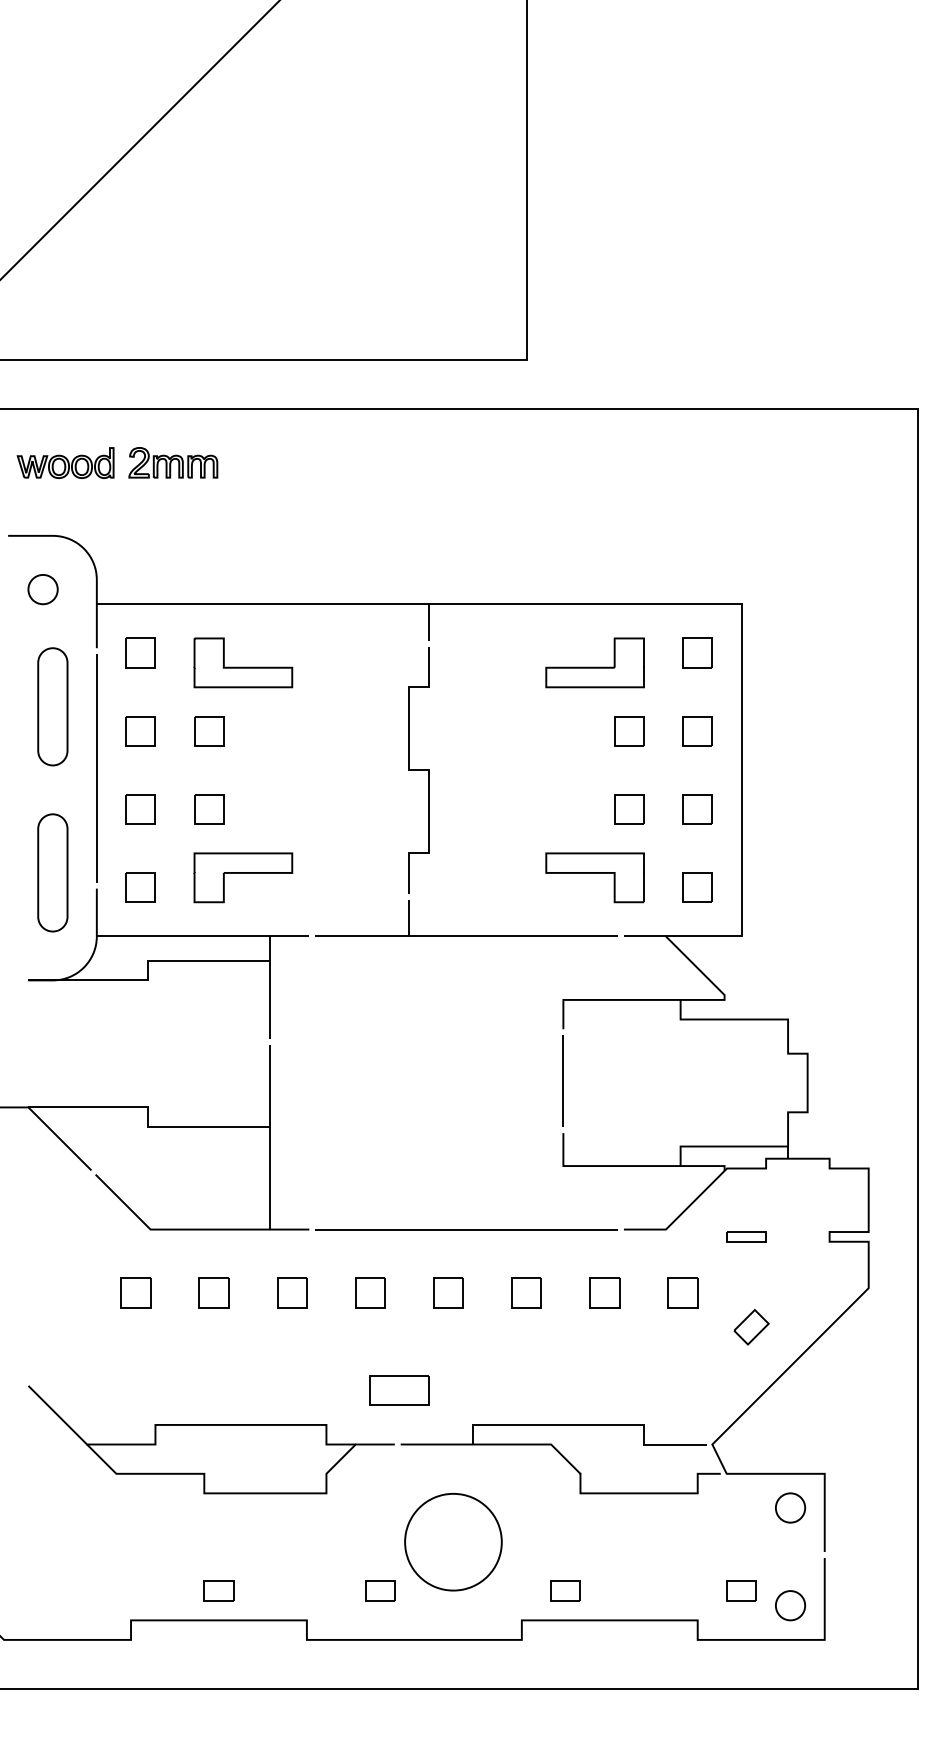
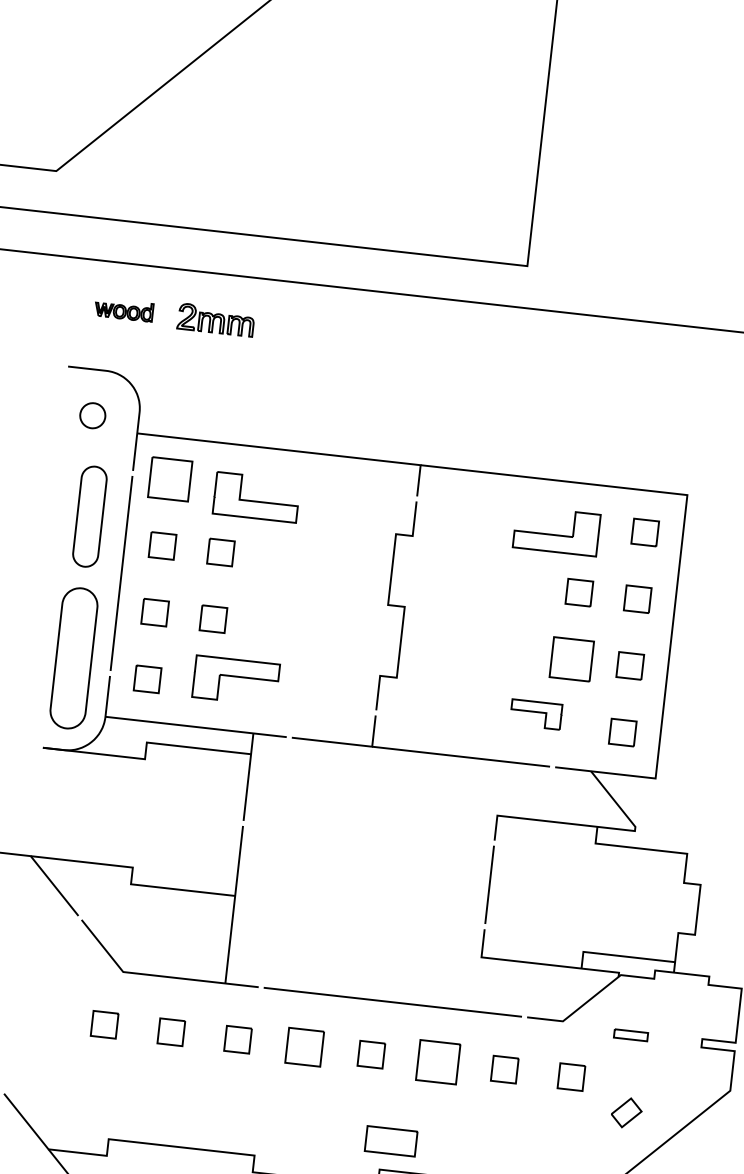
part: (65, 462) -> (124, 309), size x0.7
part: (140, 652) -> (169, 478), size x1.6
part: (629, 809) -> (572, 659), size x1.6
part: (52, 872) -> (73, 658), size x1.4
part: (594, 877) -> (535, 714), size x0.6
part: (370, 1292) -> (304, 1046), size x1.4
part: (526, 1292) -> (437, 1061), size x1.6
part: (399, 1390) -> (391, 1141), moved

